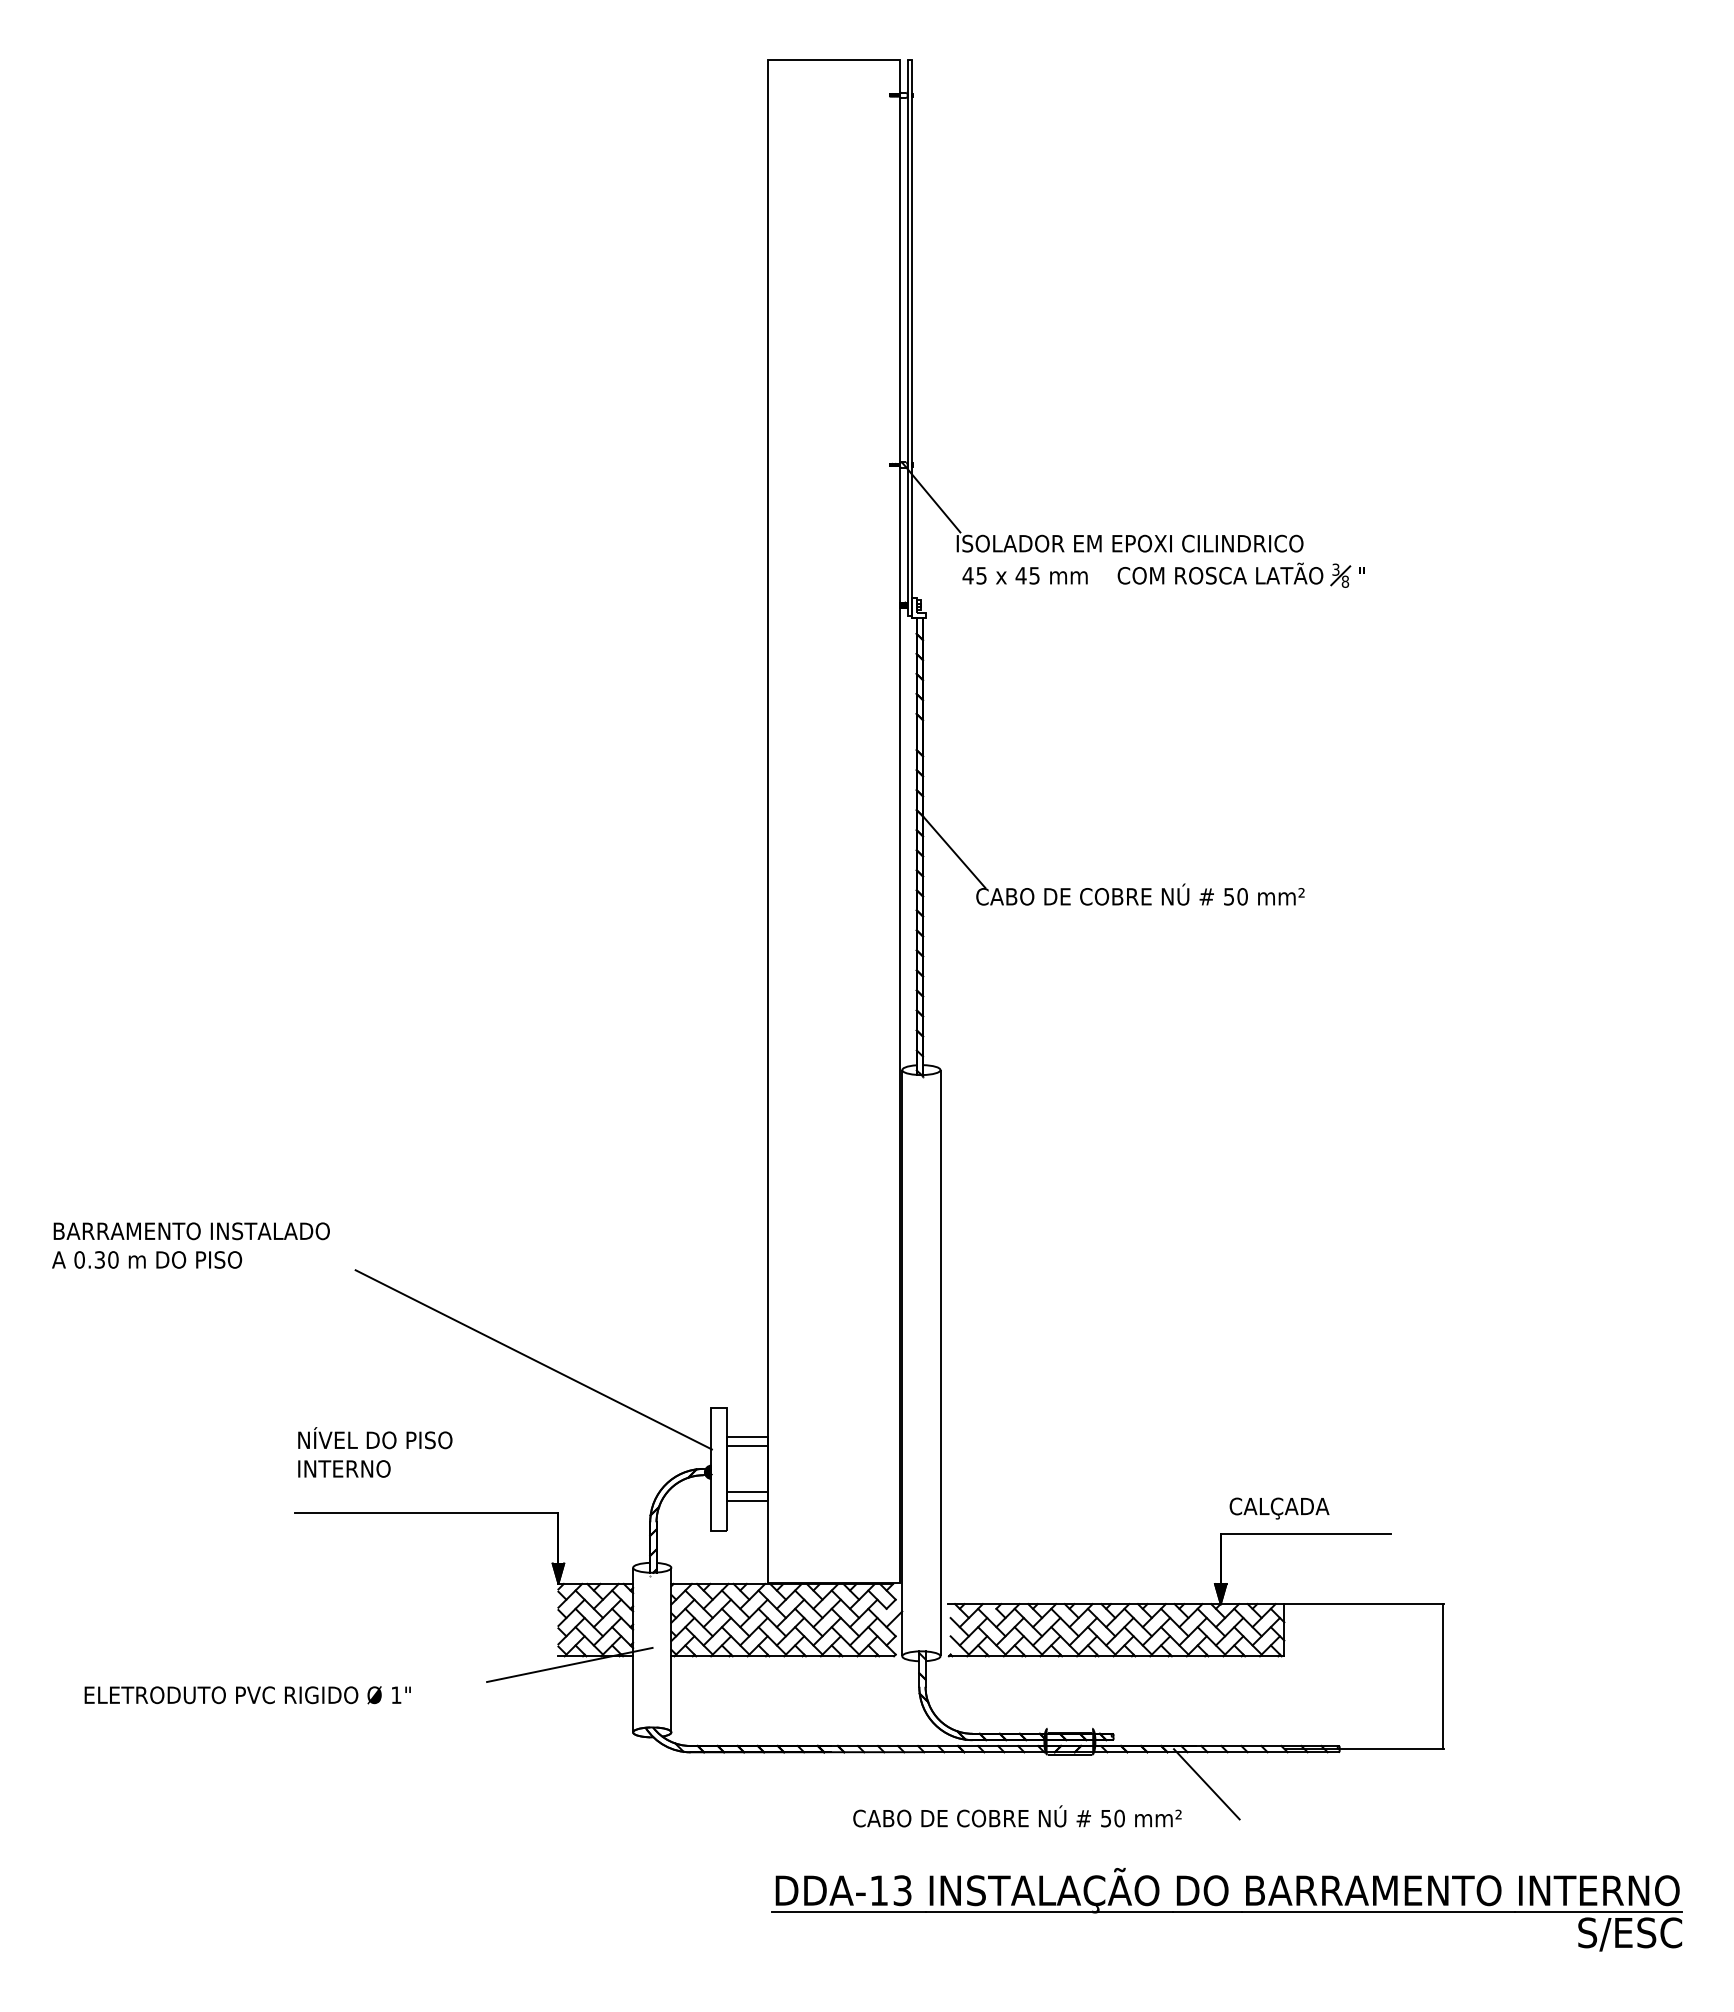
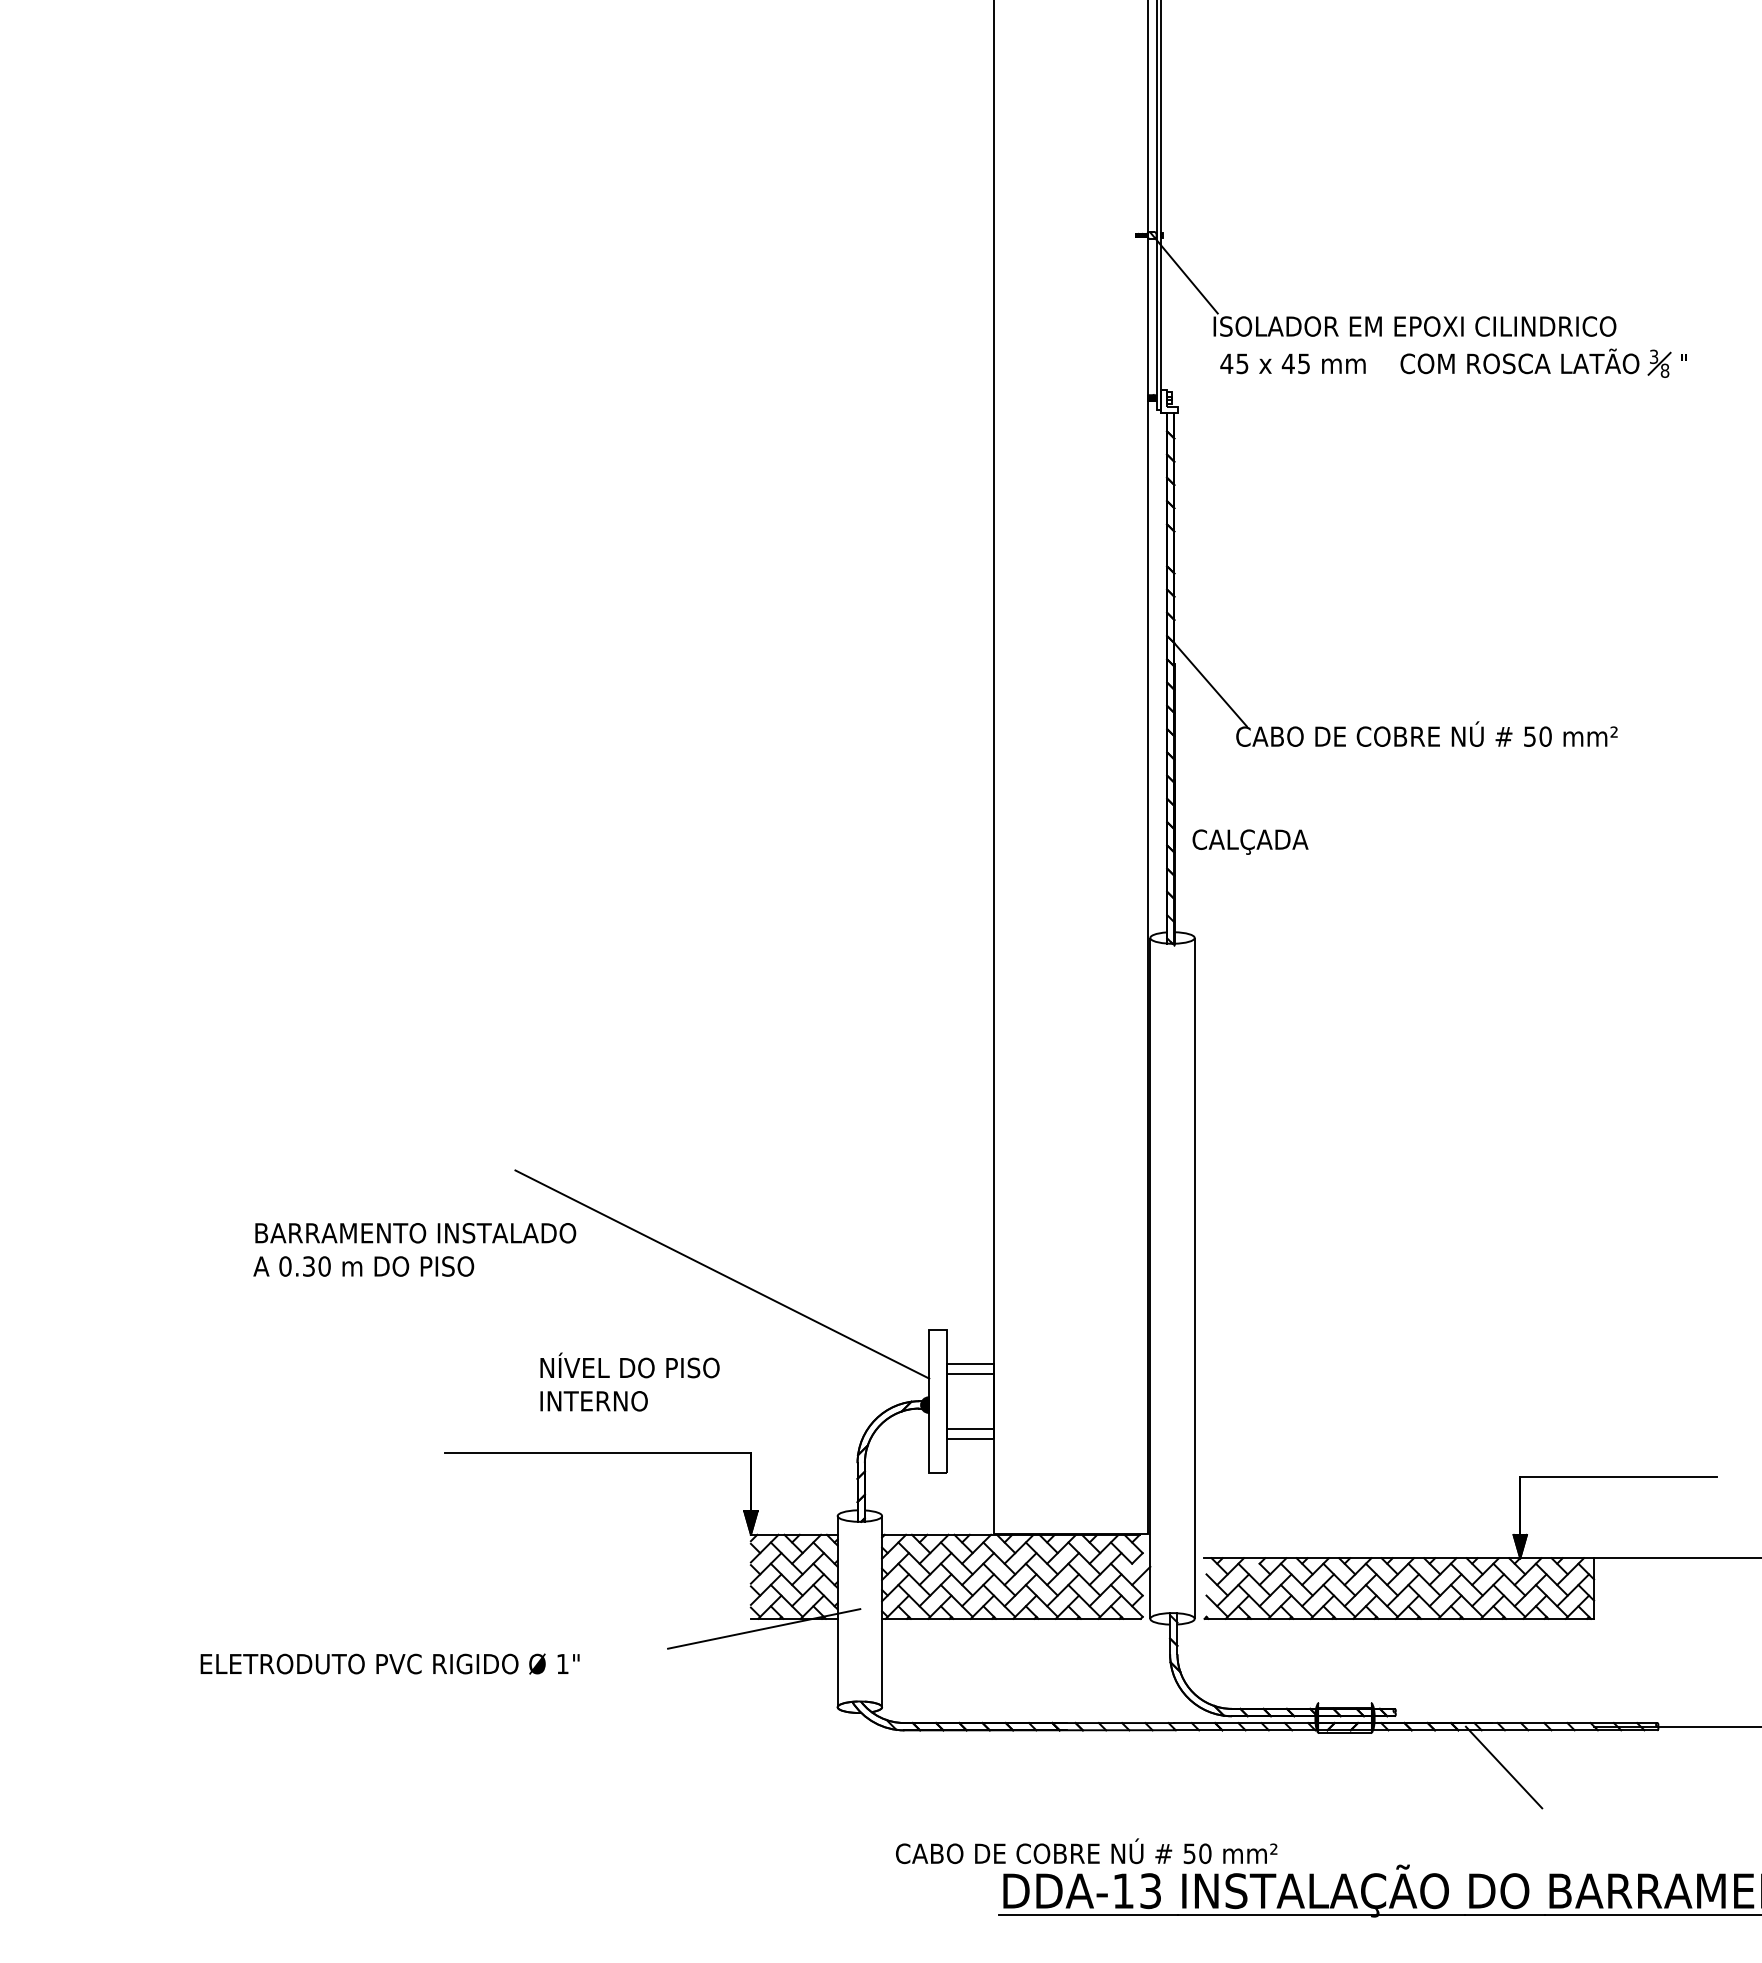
text: (190, 1245) -> (414, 1249), moved
text: (375, 1452) -> (630, 1382), moved
text: (1279, 1508) -> (1250, 842), moved
text: (1017, 1816) -> (1086, 1851), moved

